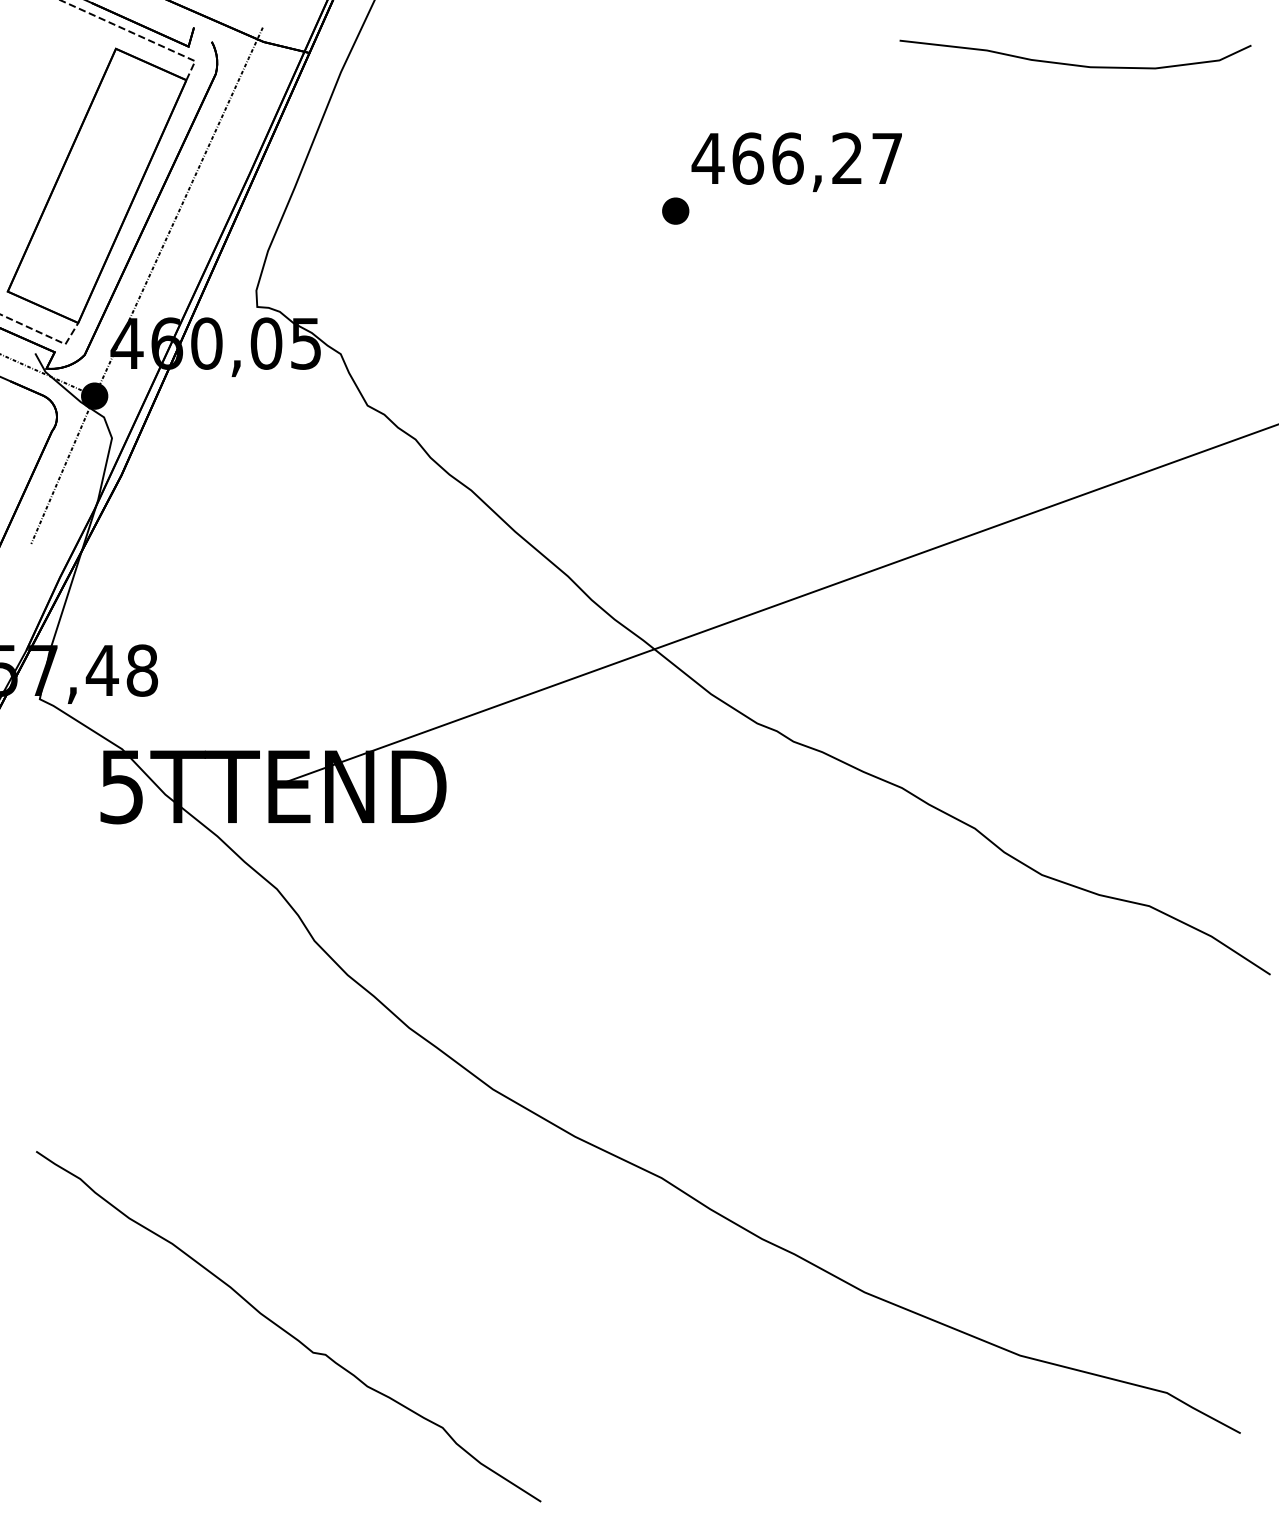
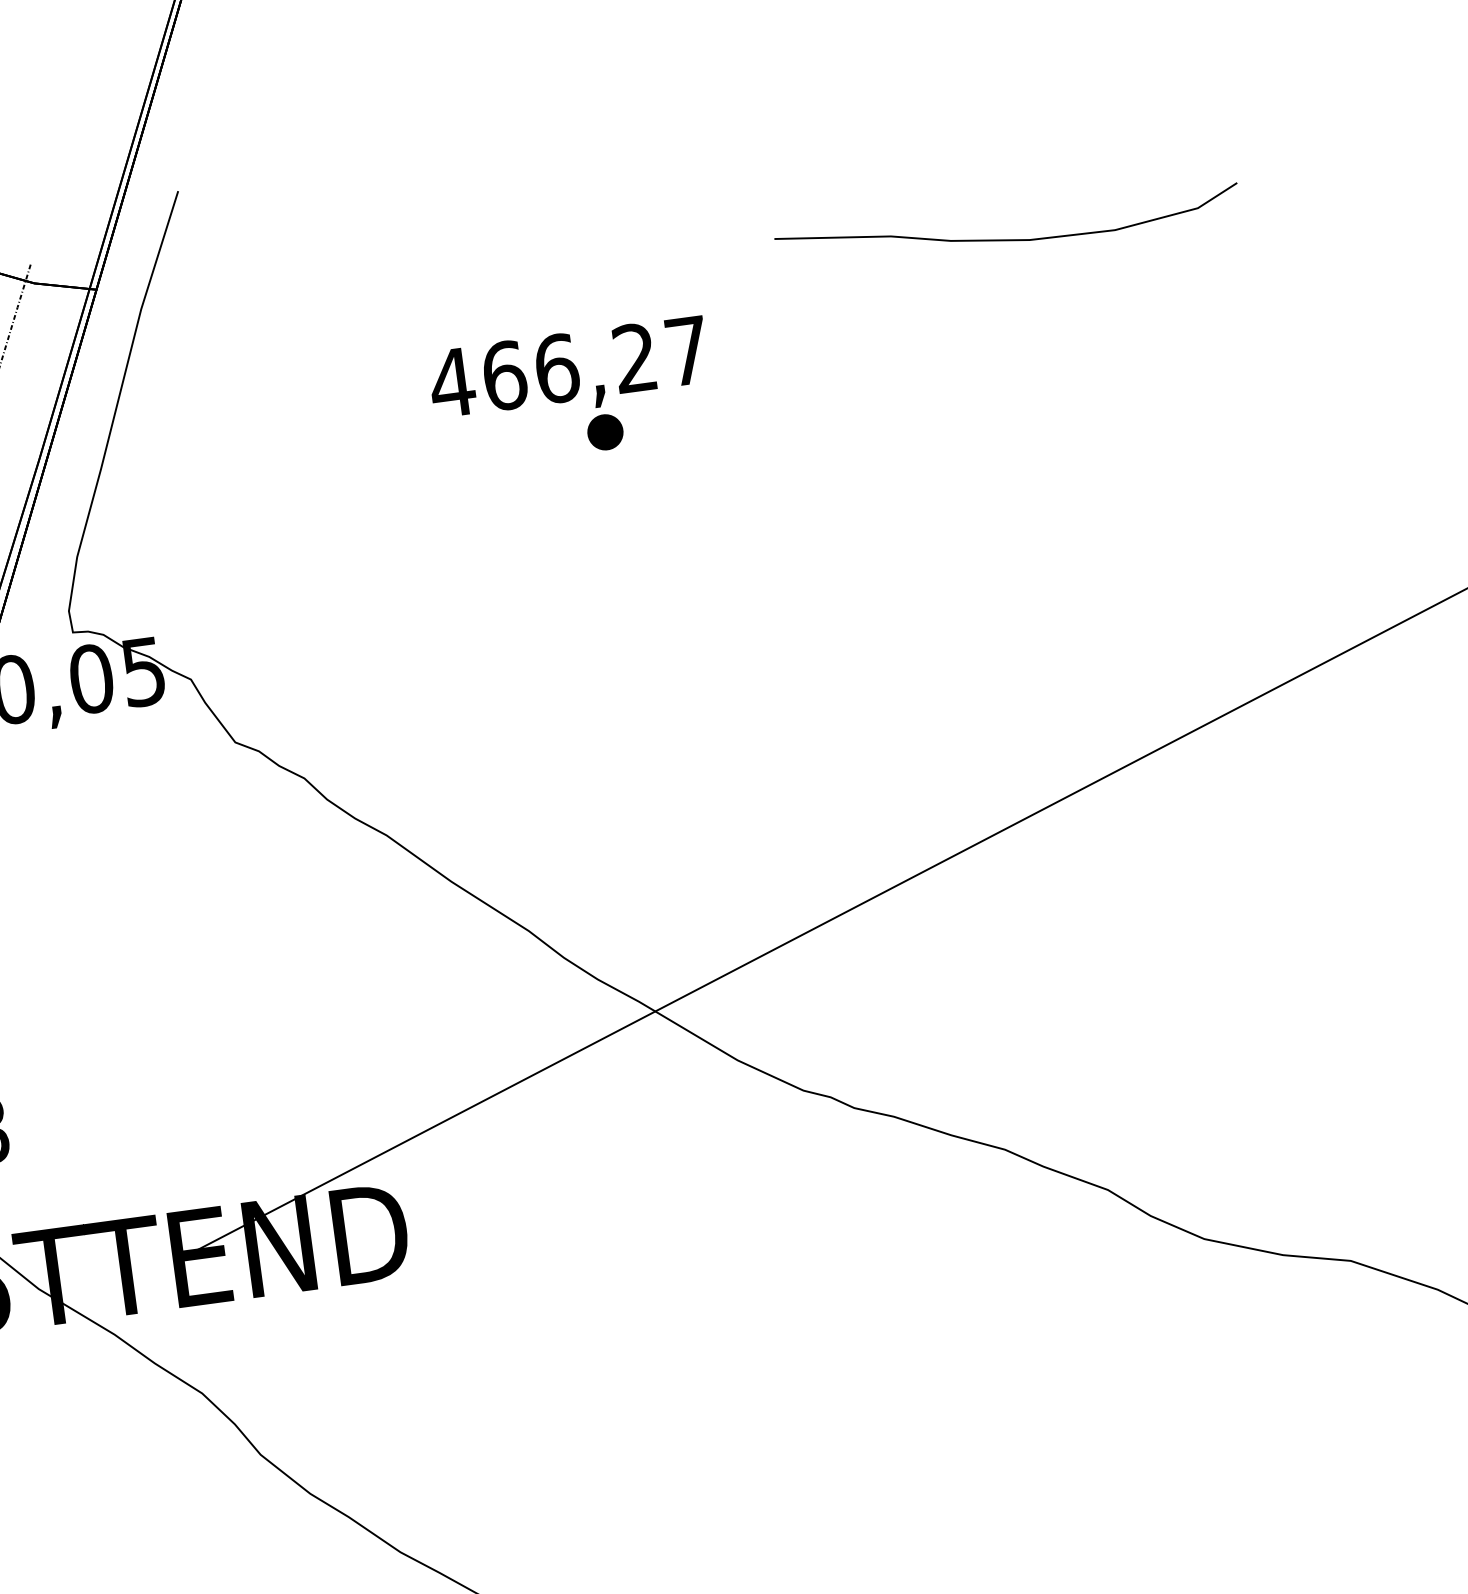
curve: (1075, 64) -> (1009, 239), moved
text: (796, 161) -> (568, 370), moved

